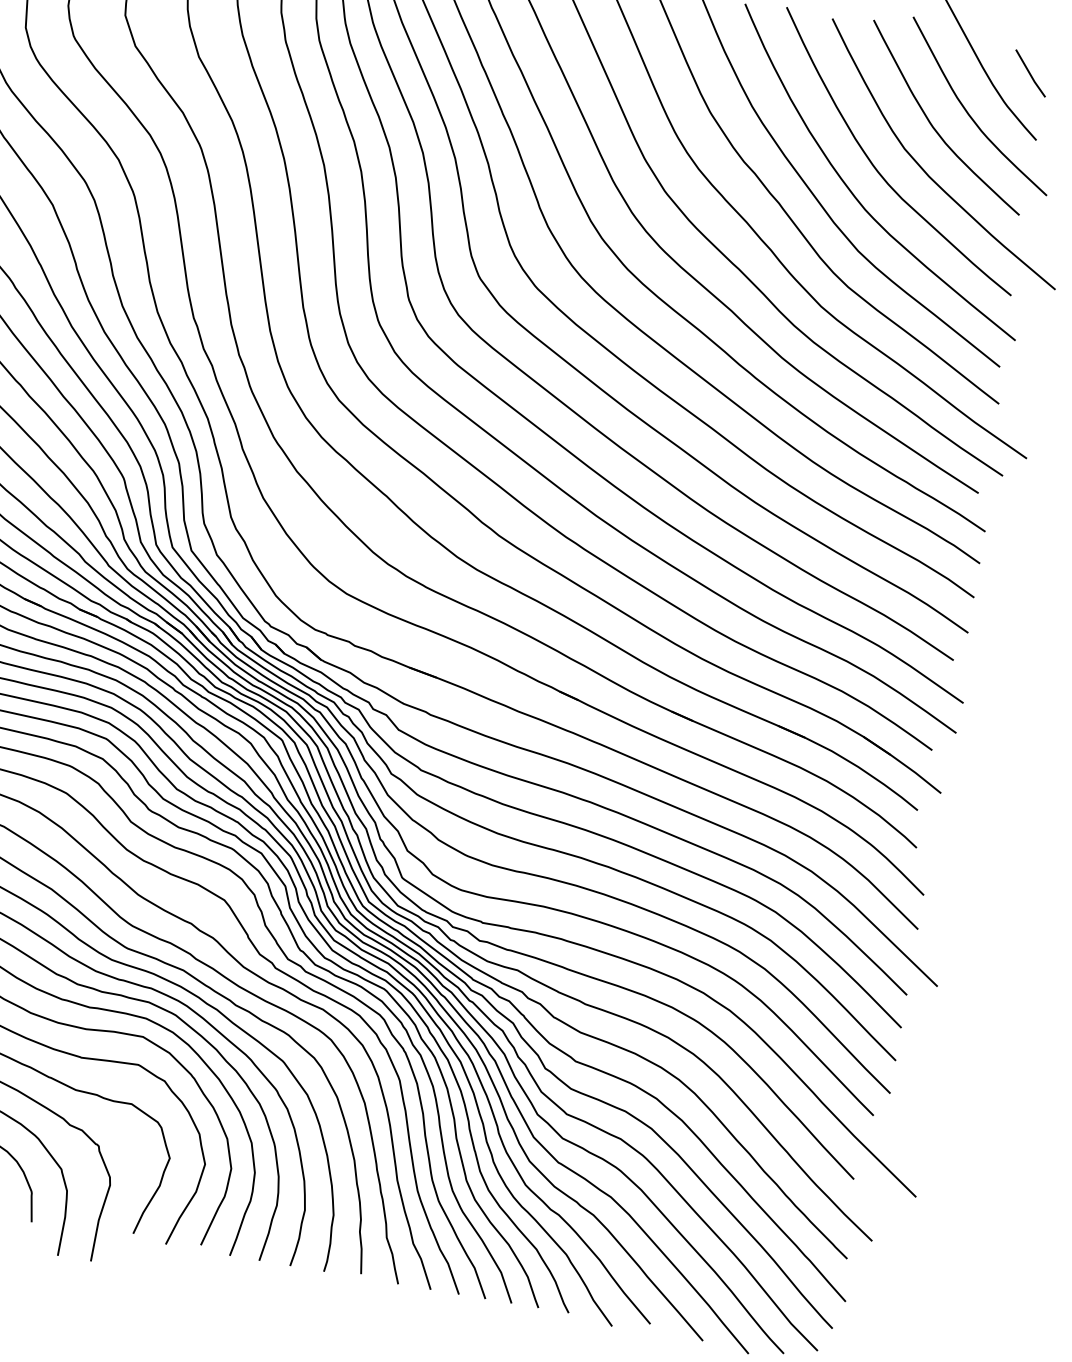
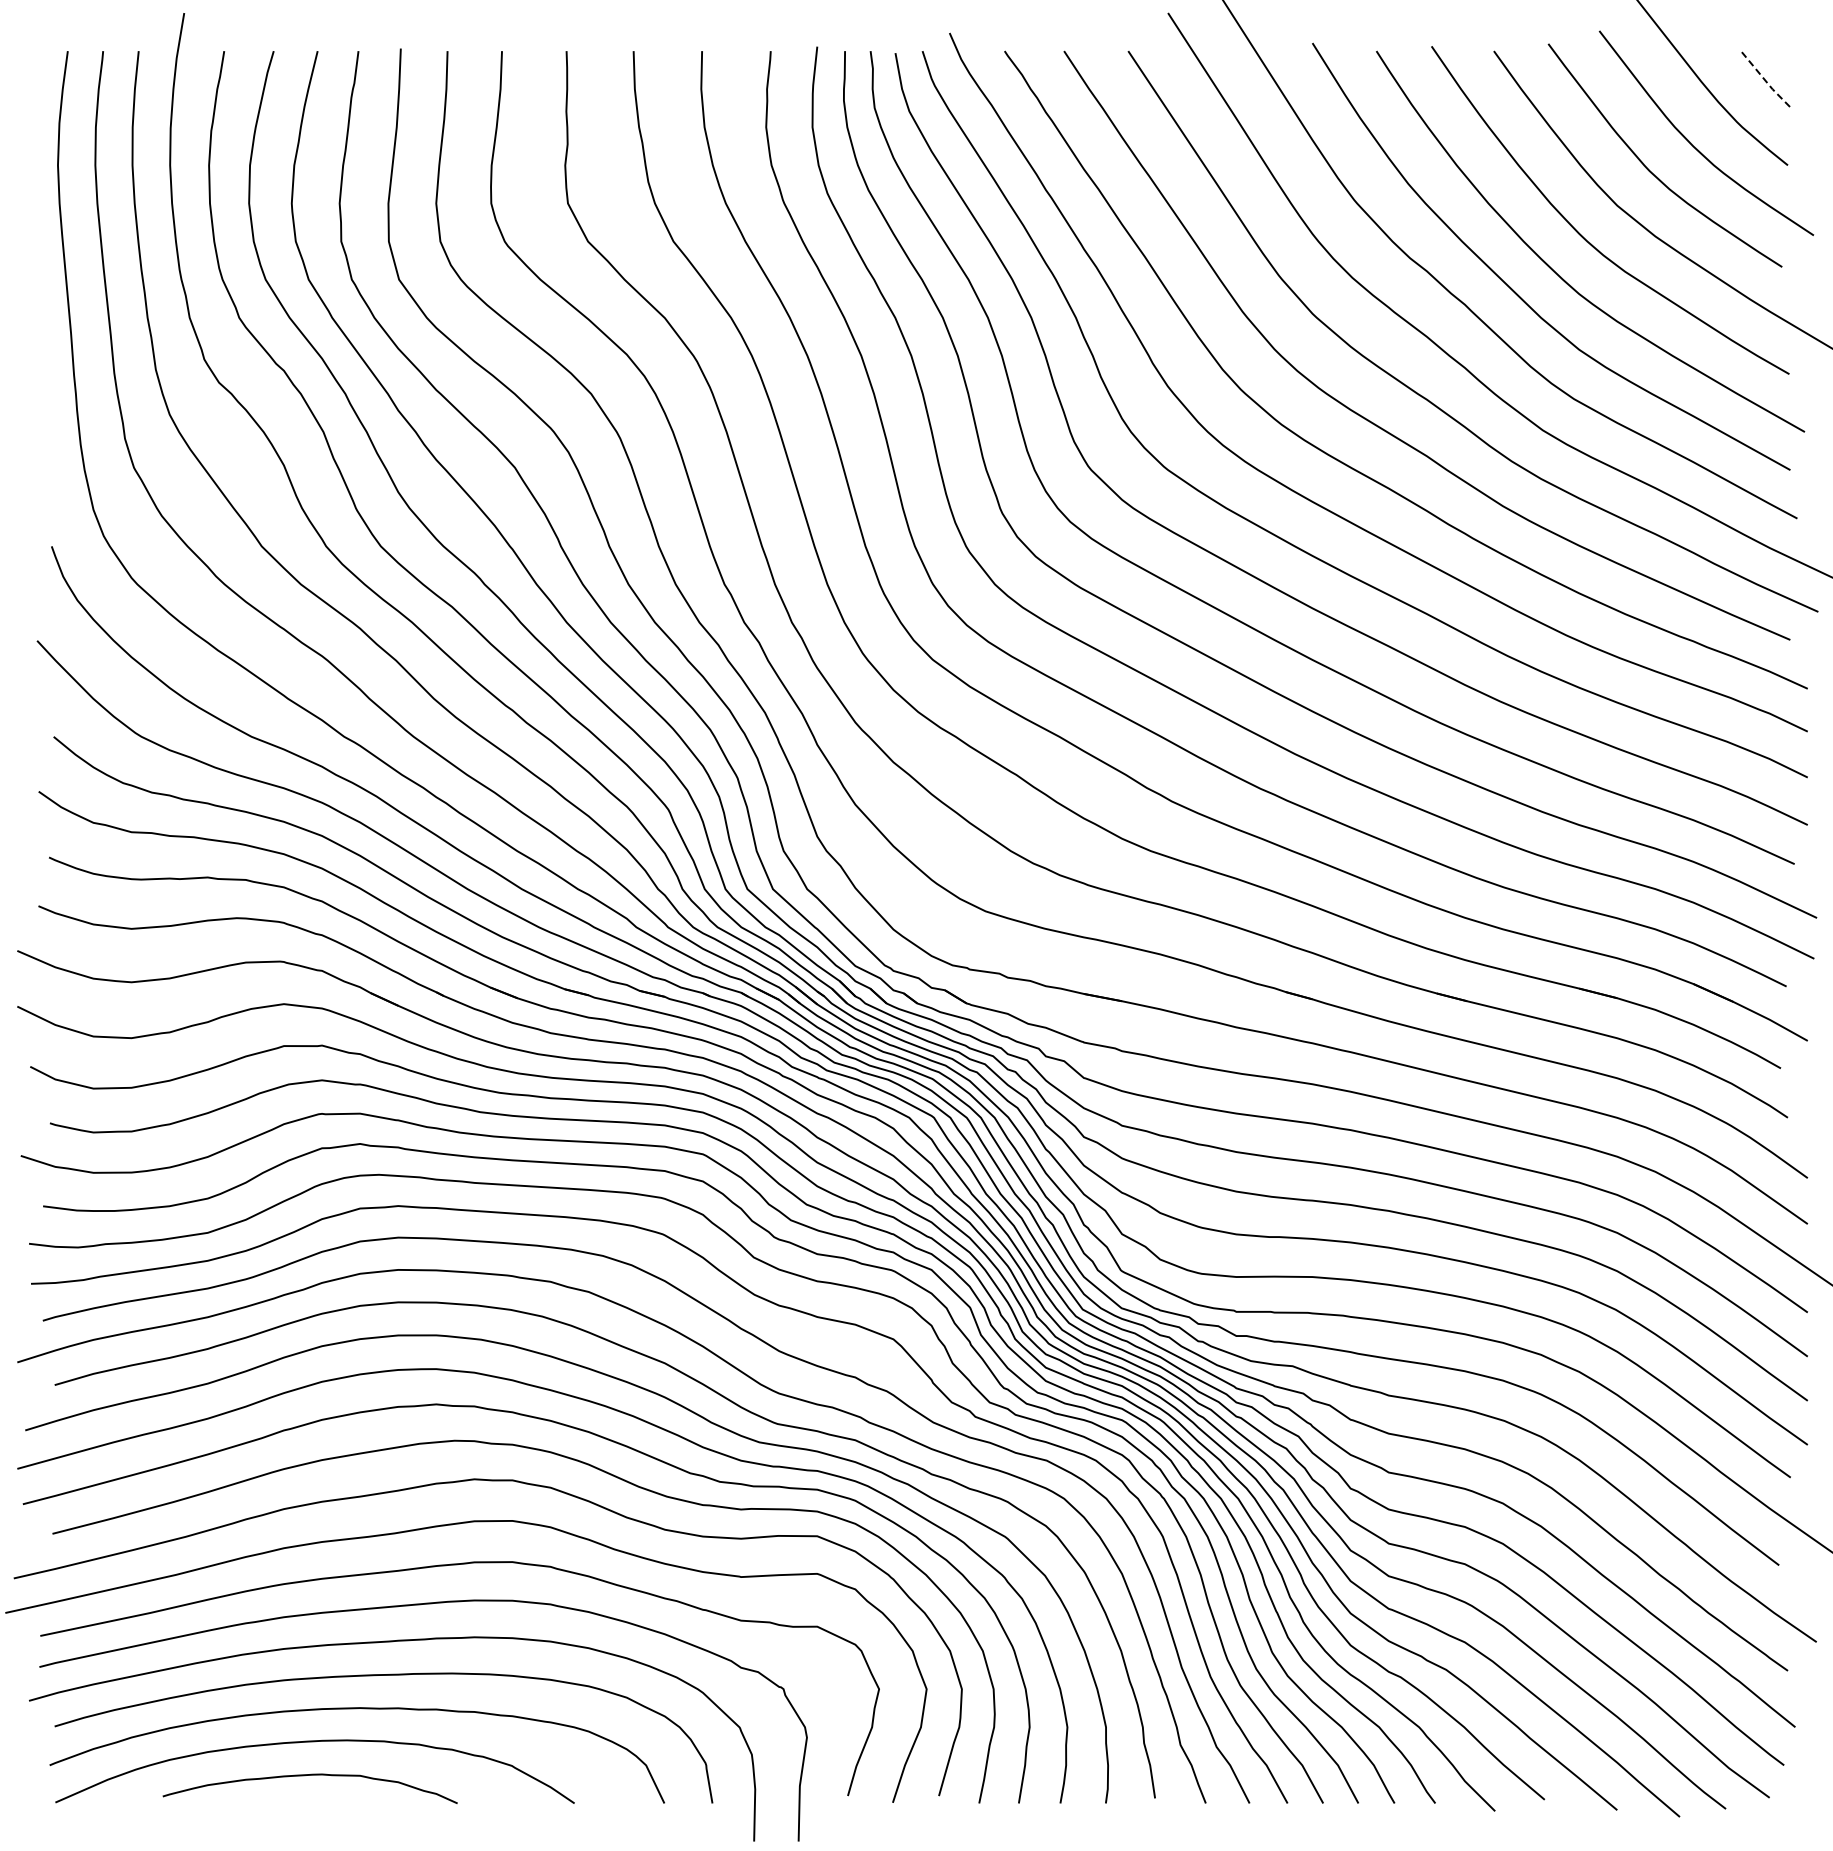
line: (1029, 74) -> (1764, 80), solid -> dashed

